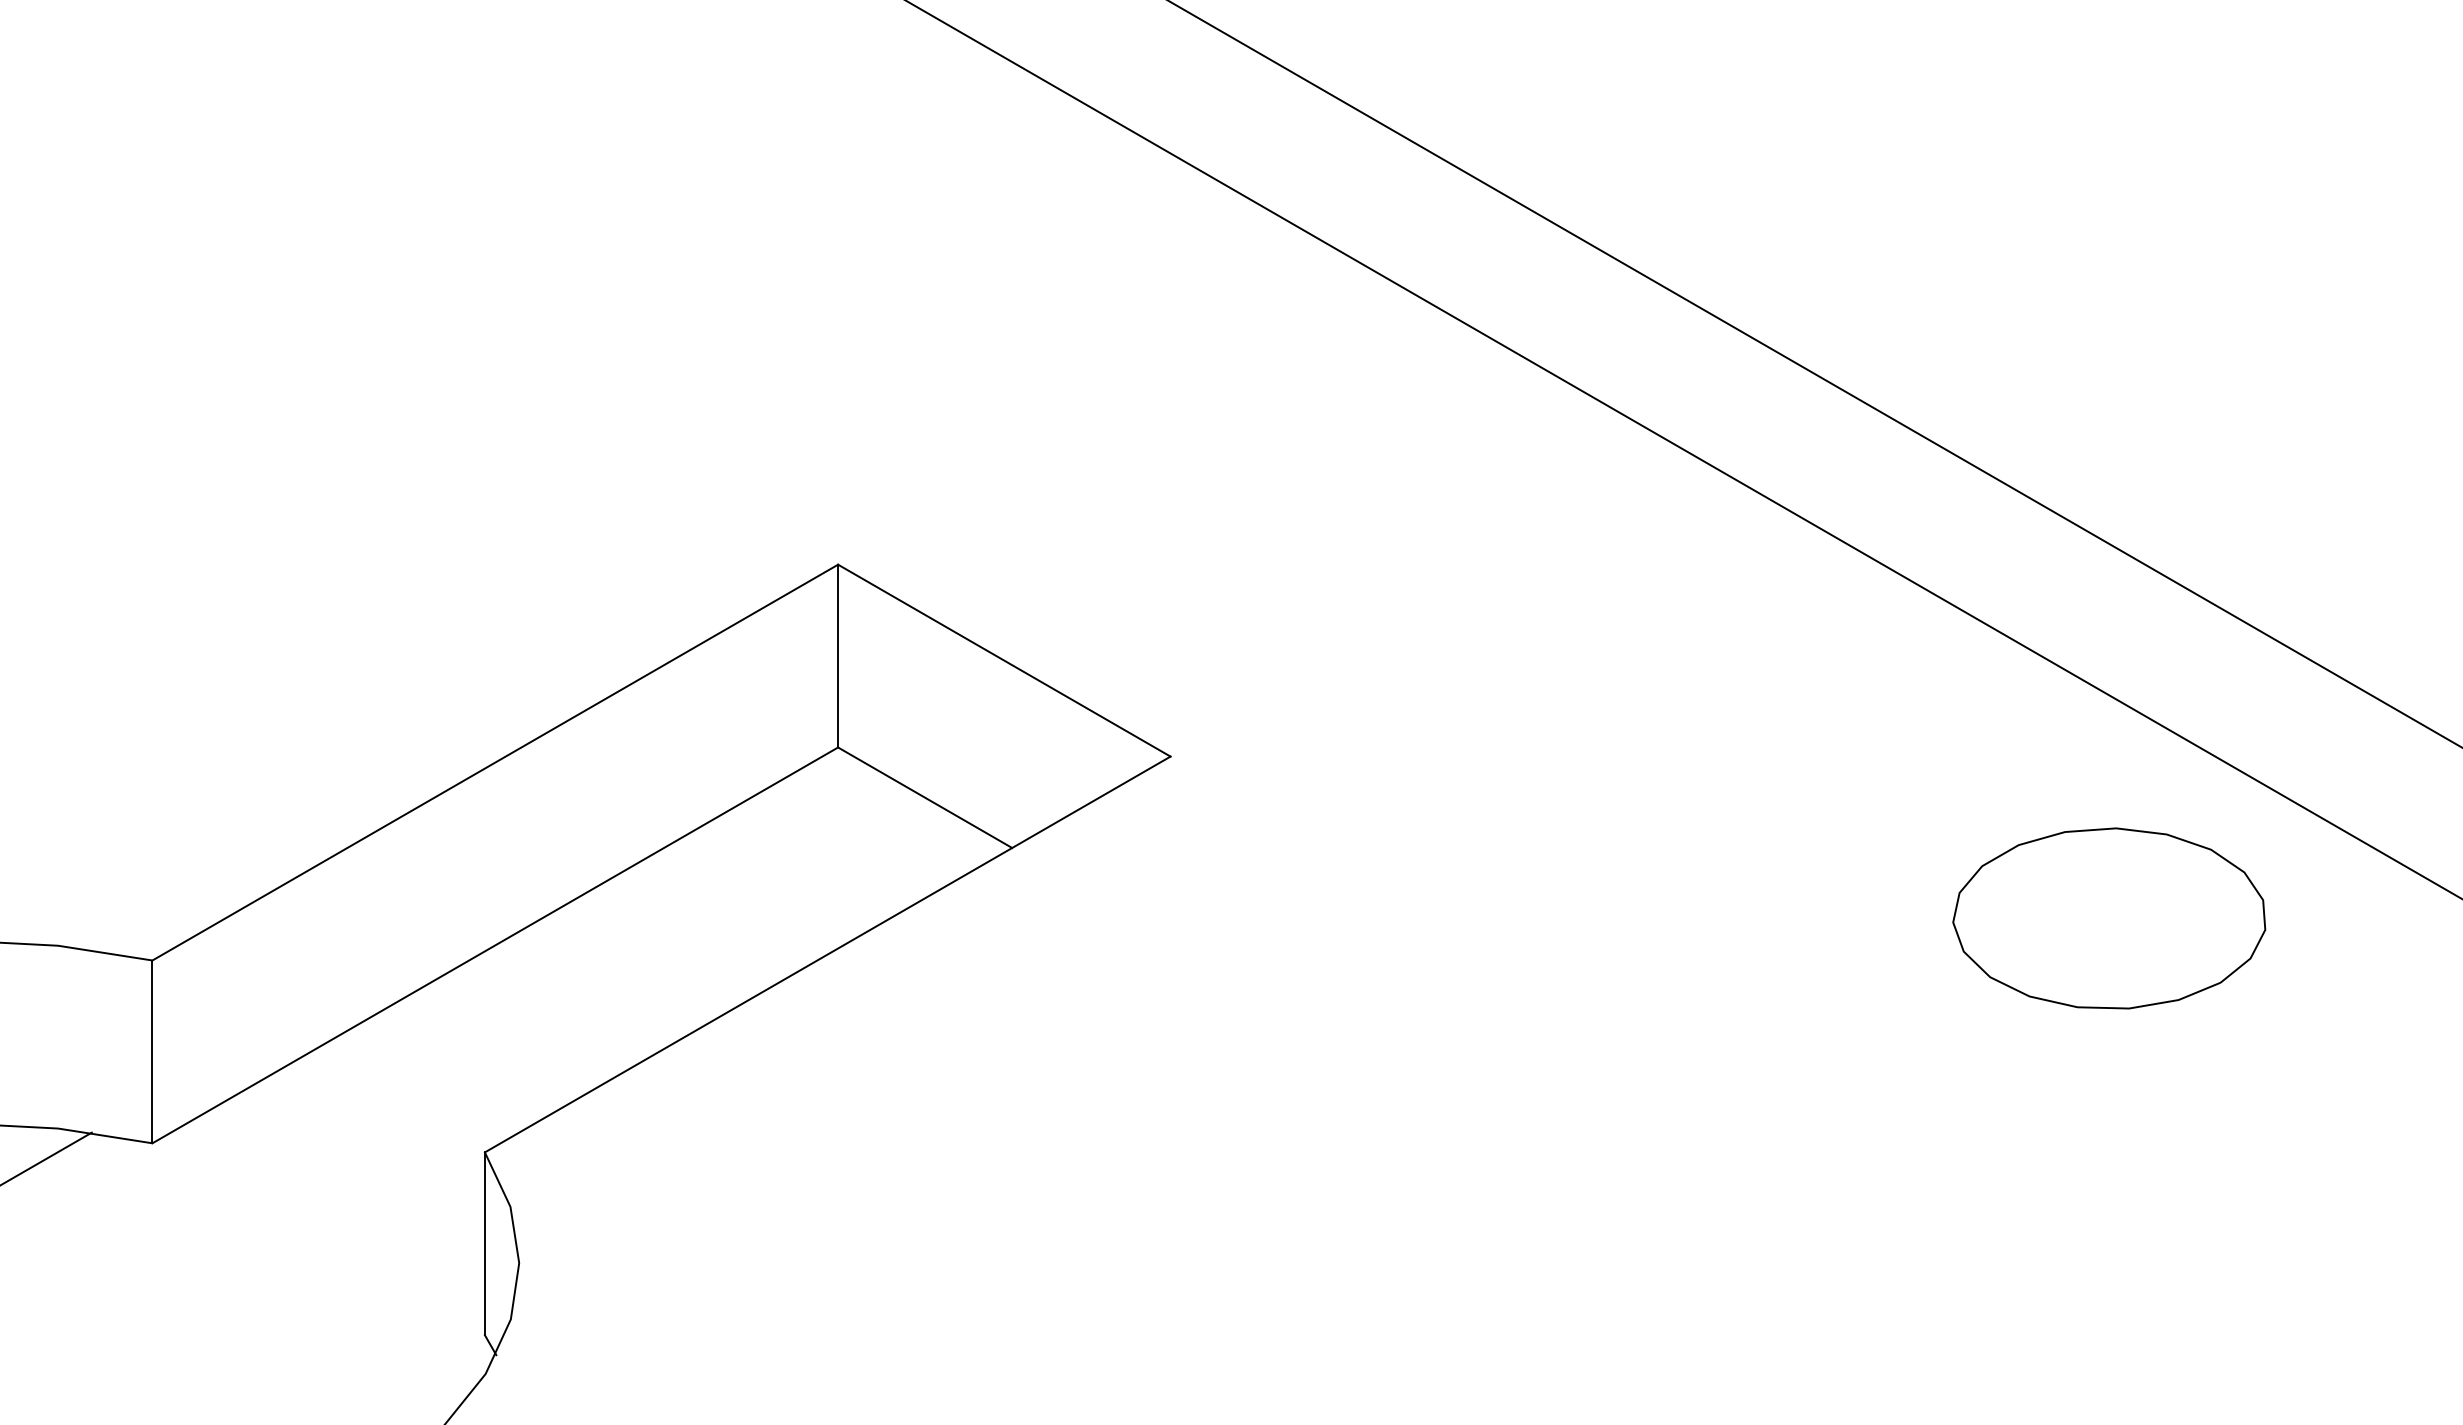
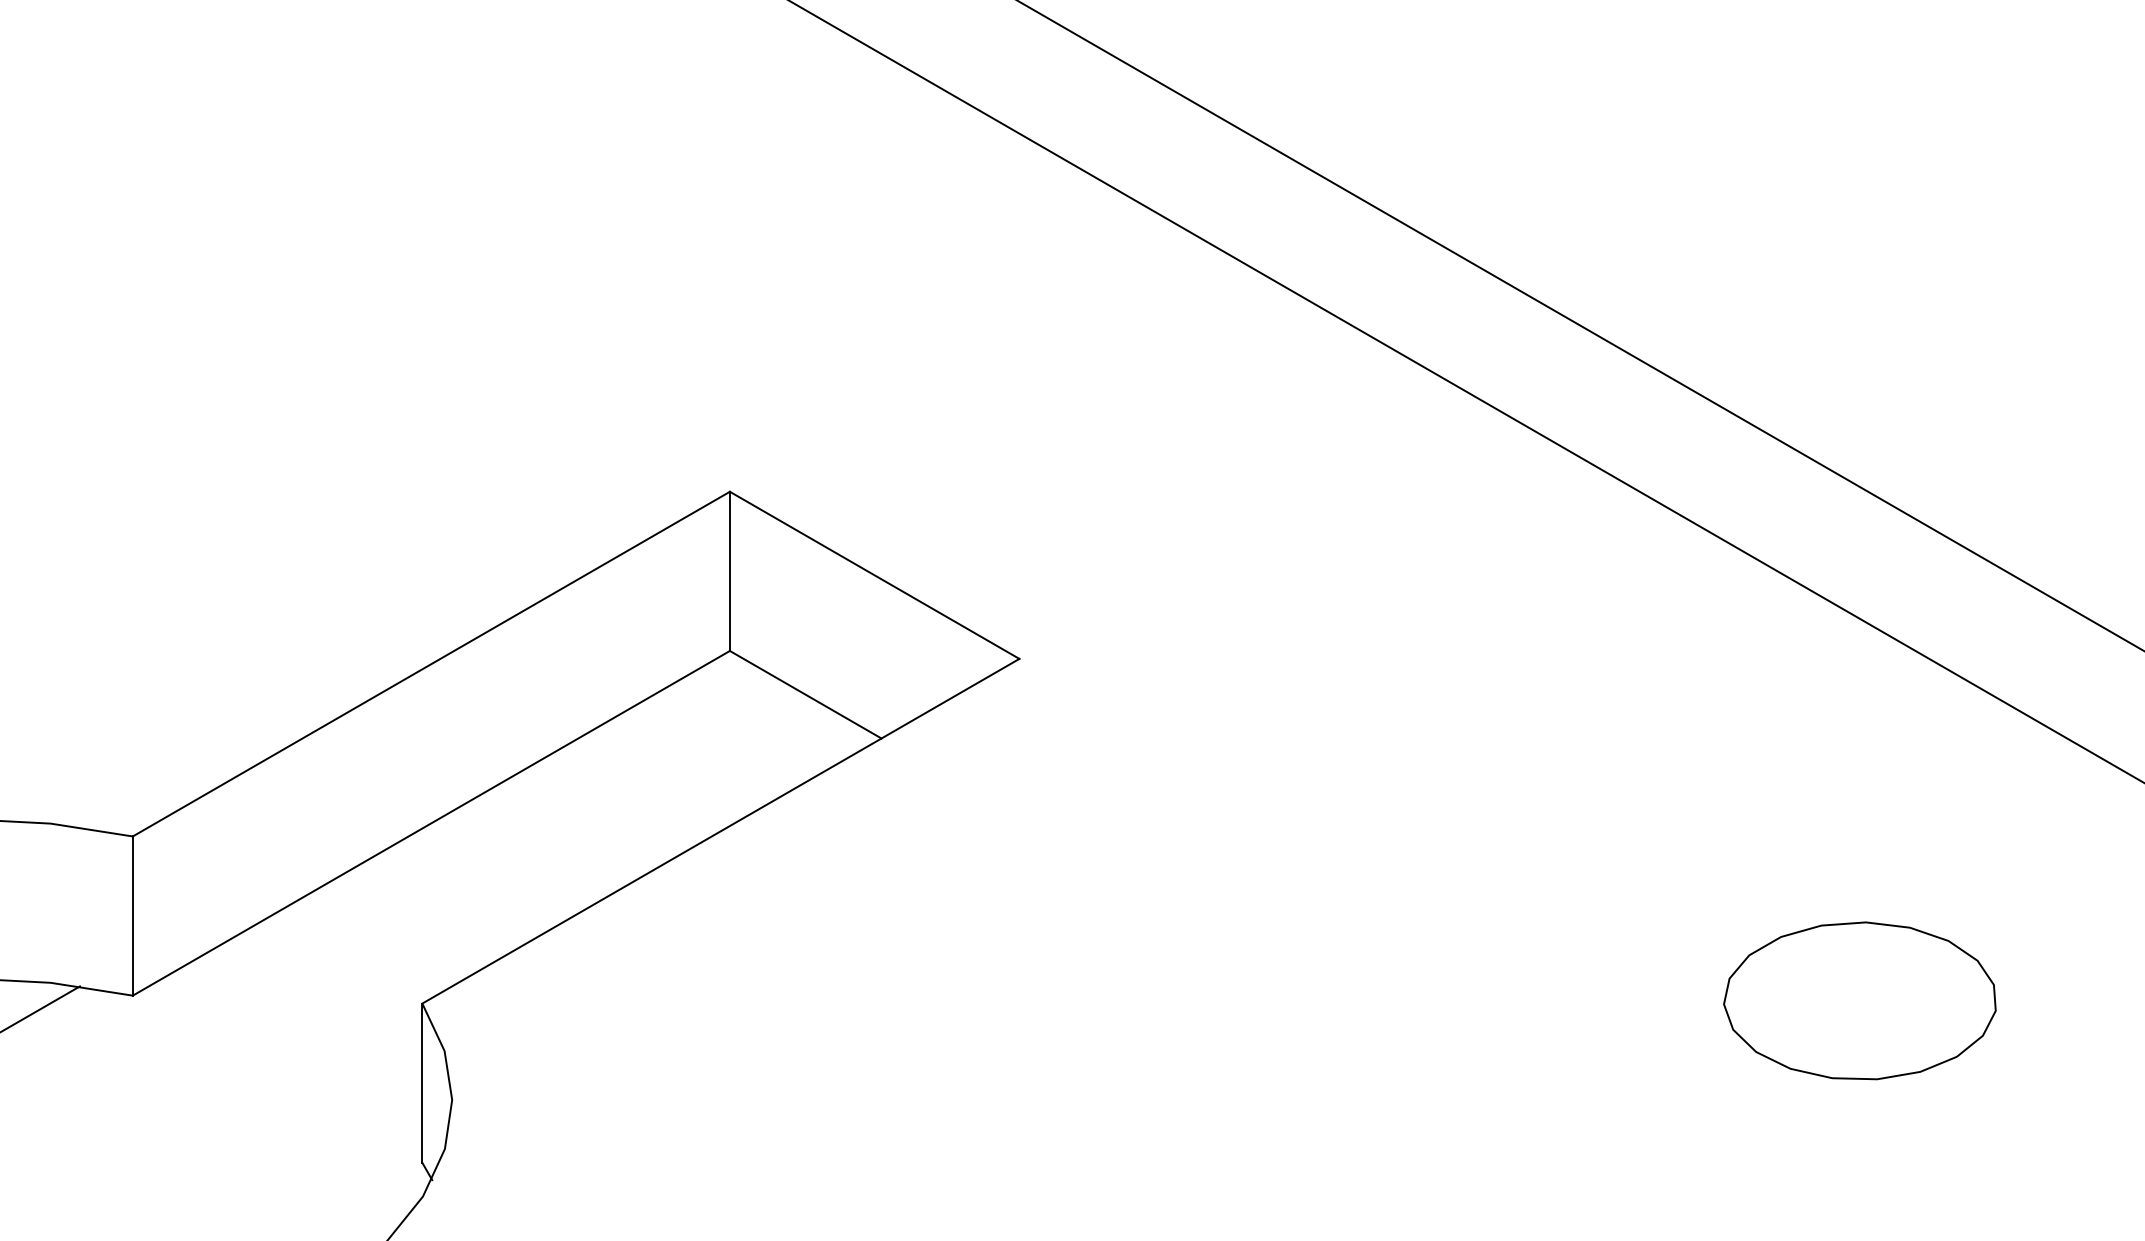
part: (2108, 918) -> (1859, 1000), moved

